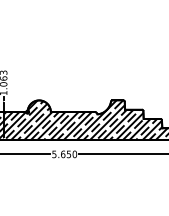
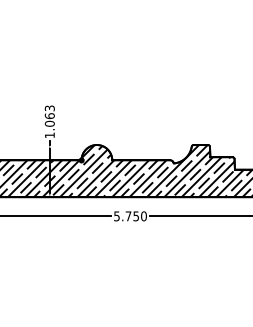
text: (63, 154) -> (128, 216), 5.650 -> 5.750

